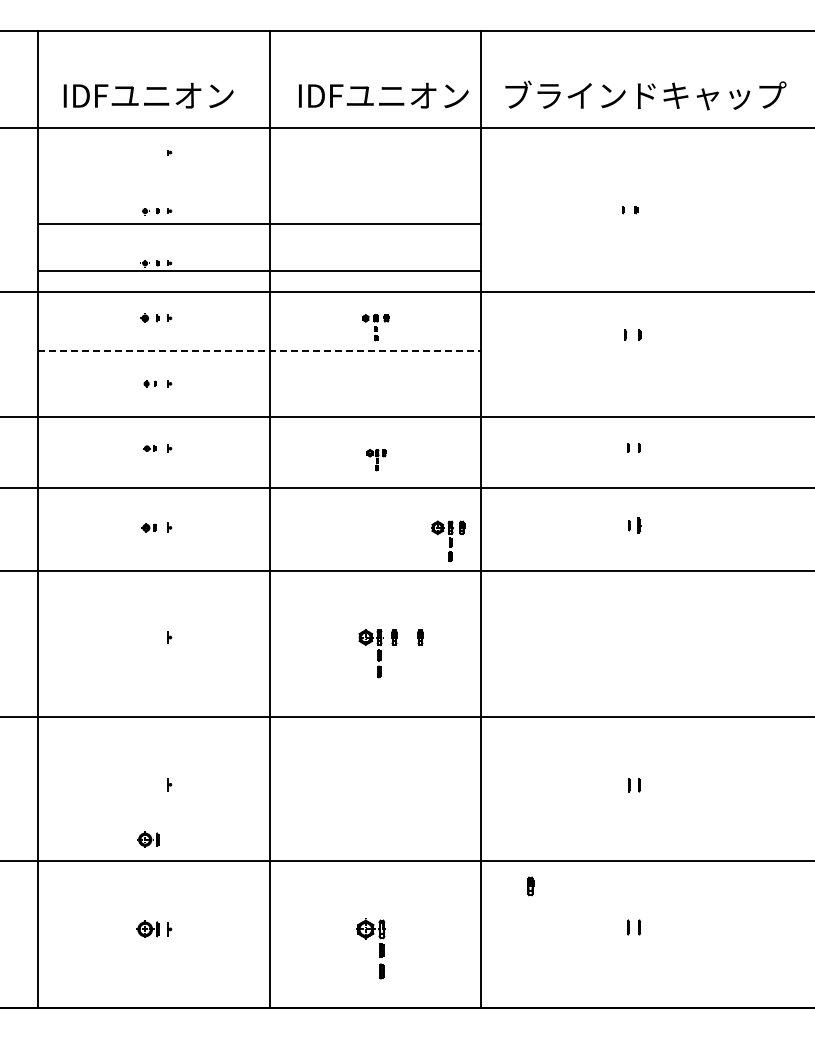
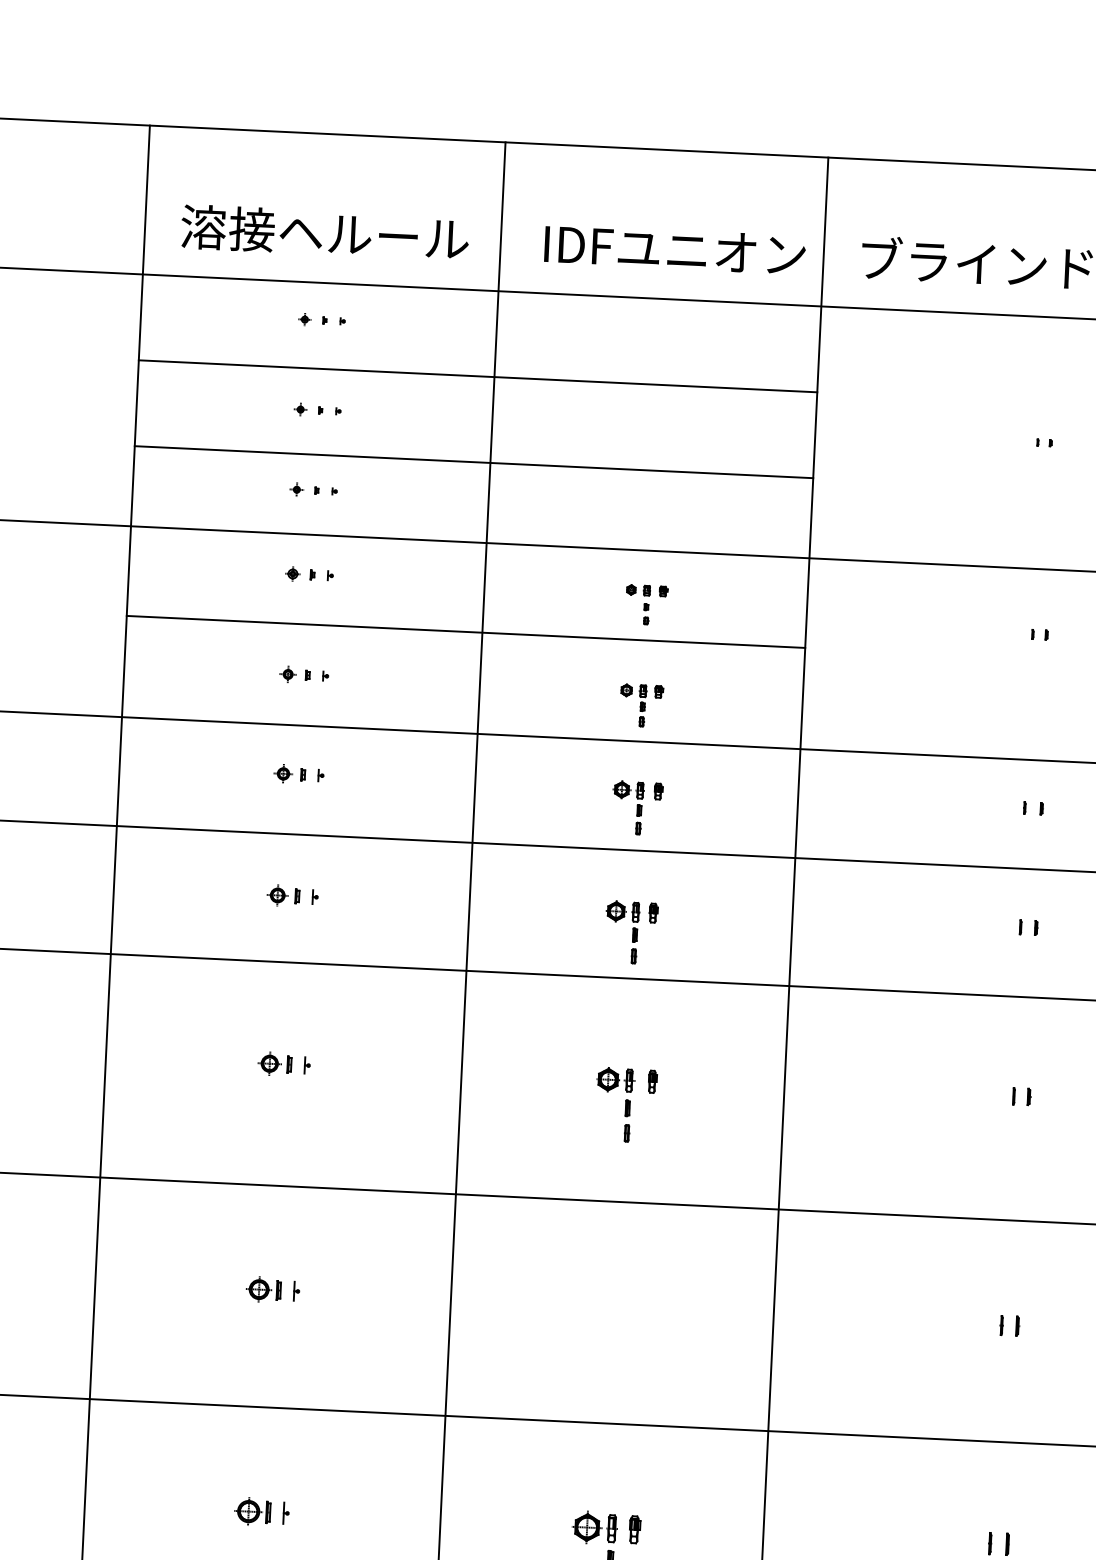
text: (155, 95) -> (324, 232), IDFユニオン -> 溶接ヘルール
part: (150, 152) -> (313, 319), added
part: (629, 209) -> (1043, 442), size x0.62
line: (259, 224) -> (477, 376), moved
line: (259, 271) -> (473, 462), moved
part: (632, 334) -> (1039, 634), size x0.62
line: (260, 350) -> (467, 631), dashed -> solid
part: (149, 383) -> (294, 674), size x1.43
part: (375, 393) -> (640, 705), added
part: (149, 448) -> (290, 773), size x1.67
part: (376, 459) -> (637, 807), size x1.67
part: (639, 525) -> (1036, 927), size x0.62
part: (148, 527) -> (282, 895), size x1.43
part: (448, 540) -> (631, 931), moved
part: (635, 635) -> (1022, 1096), added
part: (148, 637) -> (274, 1063), added
part: (420, 637) -> (692, 1083), removed
part: (148, 839) -> (264, 1289), moved
part: (530, 886) -> (634, 1529), moved

